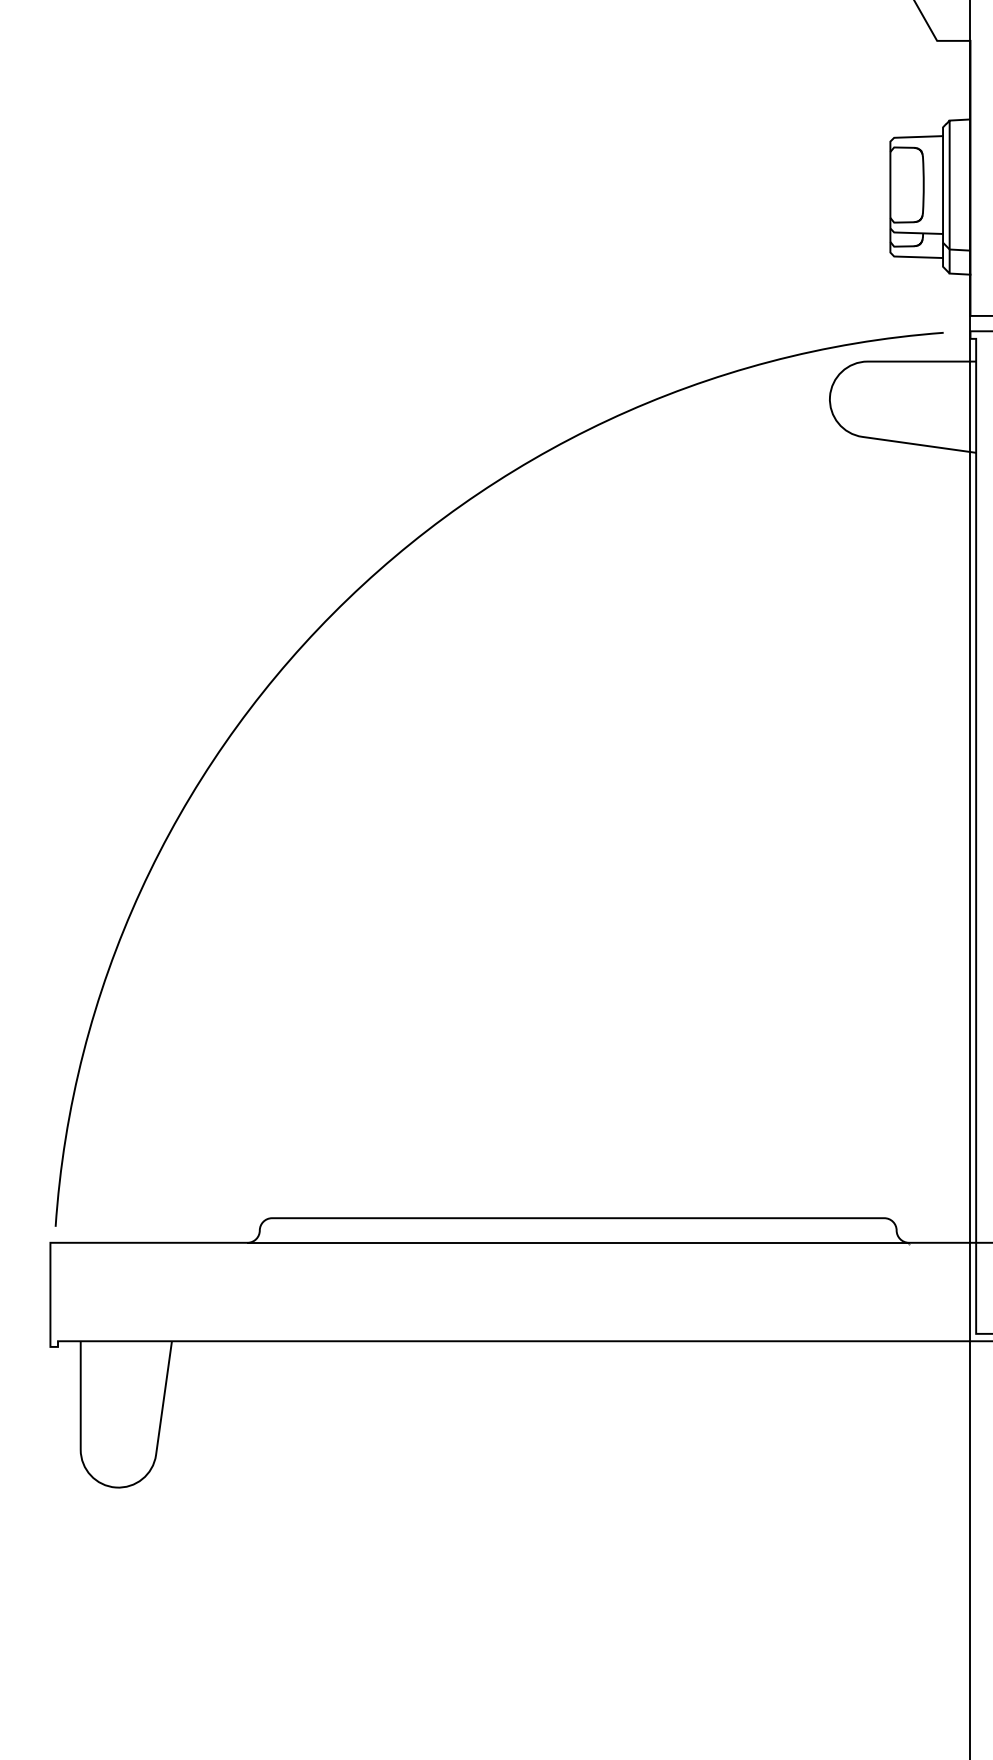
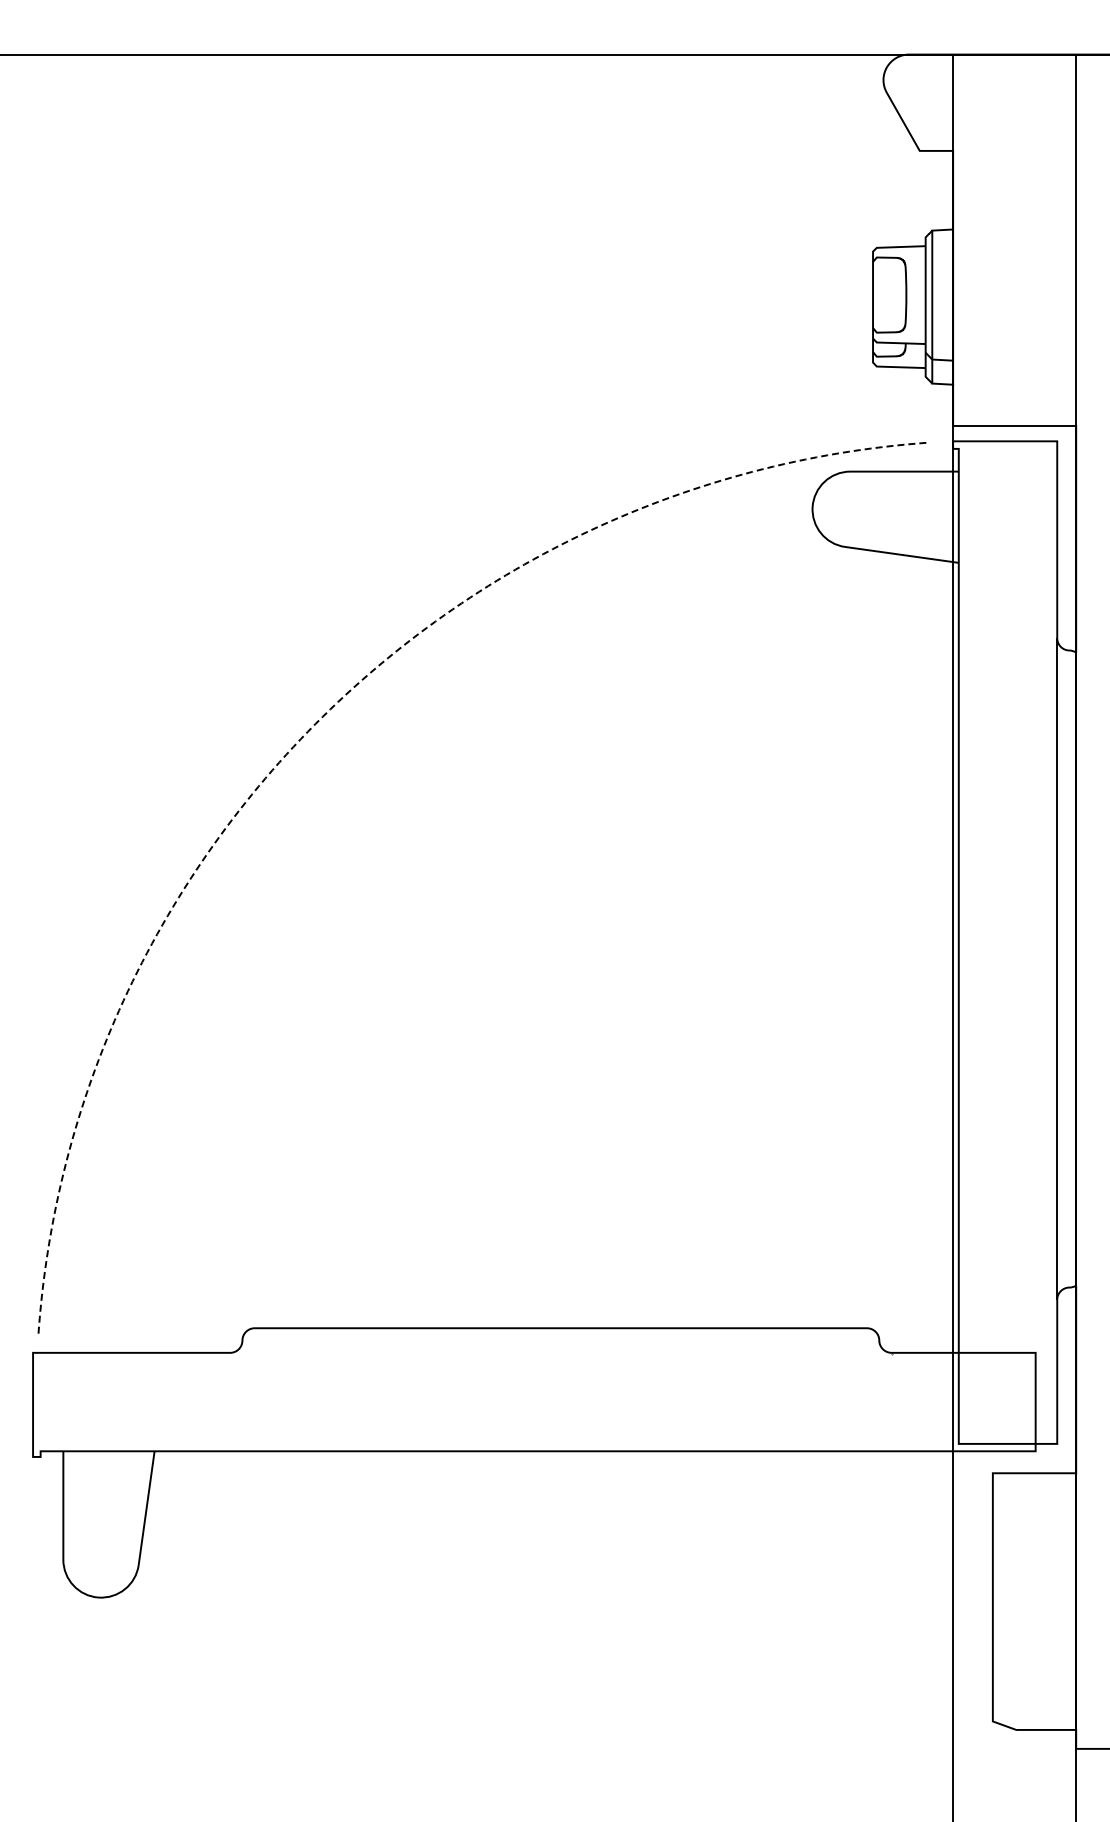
arc: (332, 614) -> (315, 724), solid -> dashed
line: (577, 1242) -> (560, 1352), removed

